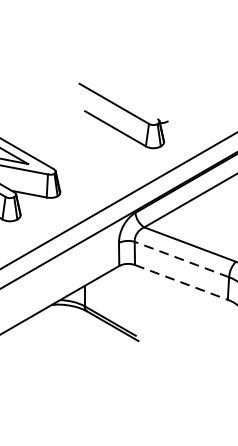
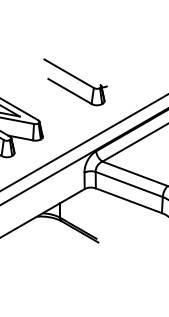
part: (123, 116) -> (75, 82), moved
line: (182, 259) -> (129, 184), dashed -> solid
line: (182, 282) -> (129, 200), dashed -> solid

